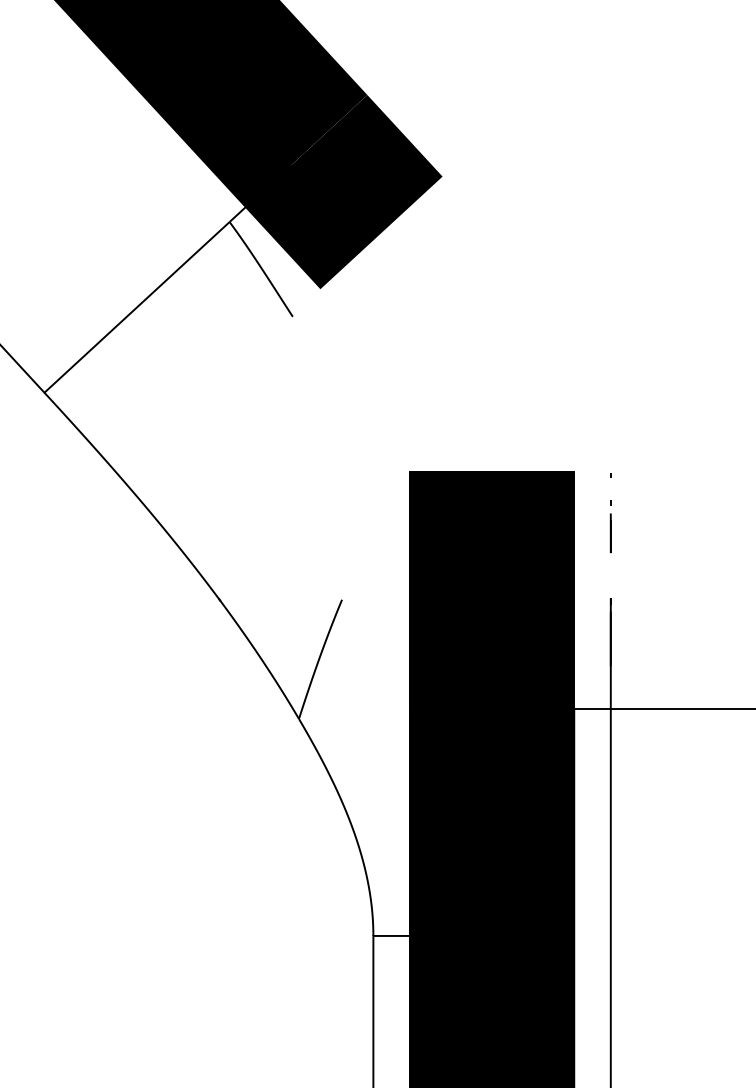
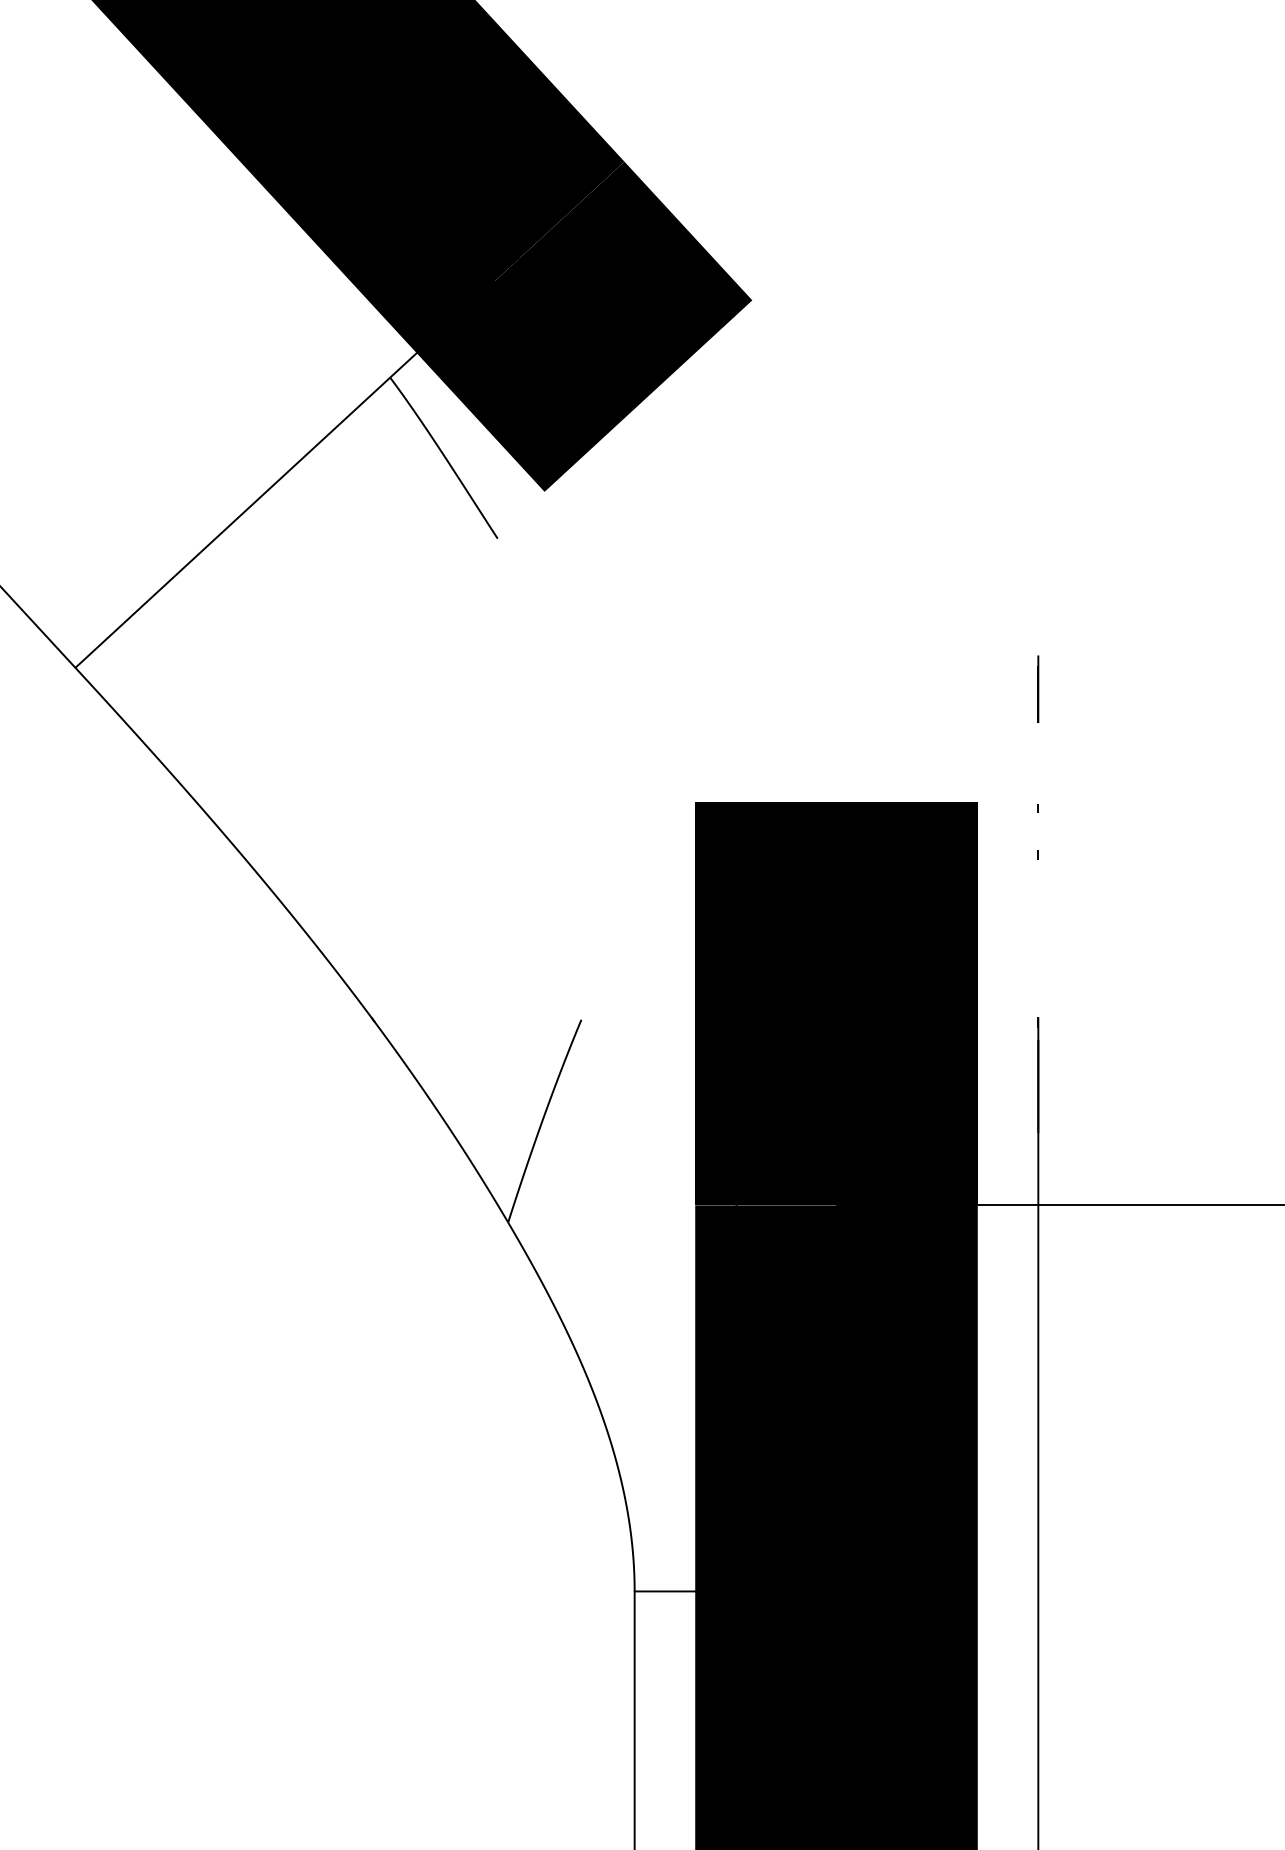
line: (610, 533) -> (1037, 689), moved

